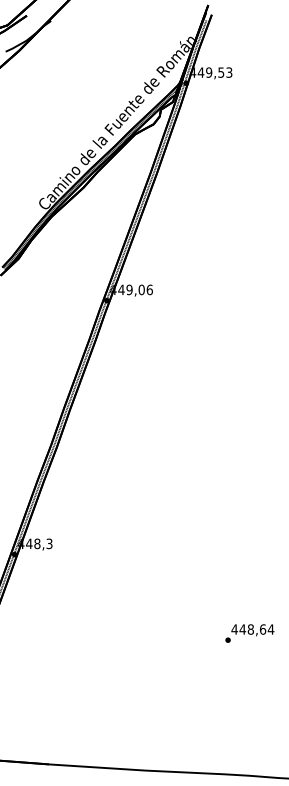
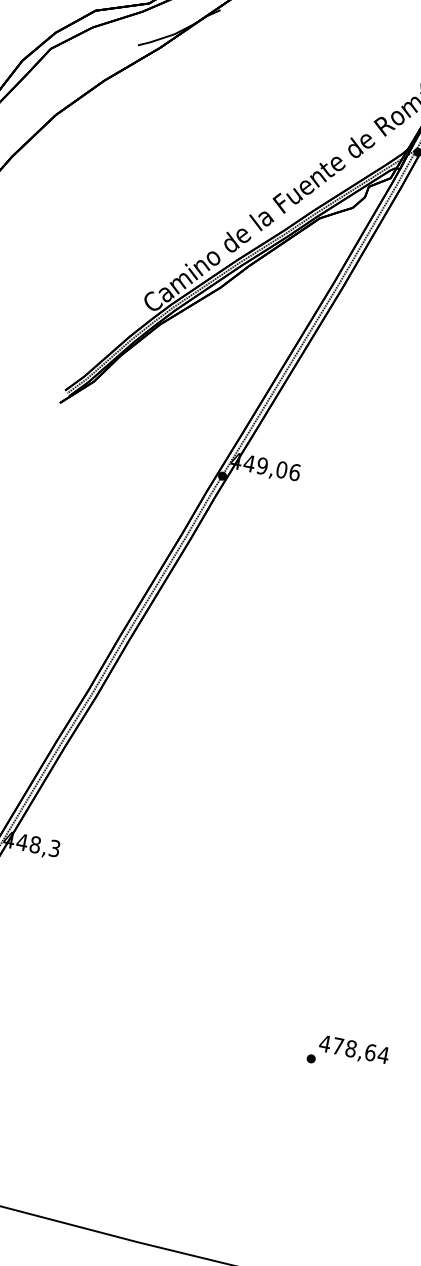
text: (242, 629) -> (337, 1046), 448,64 -> 478,64

